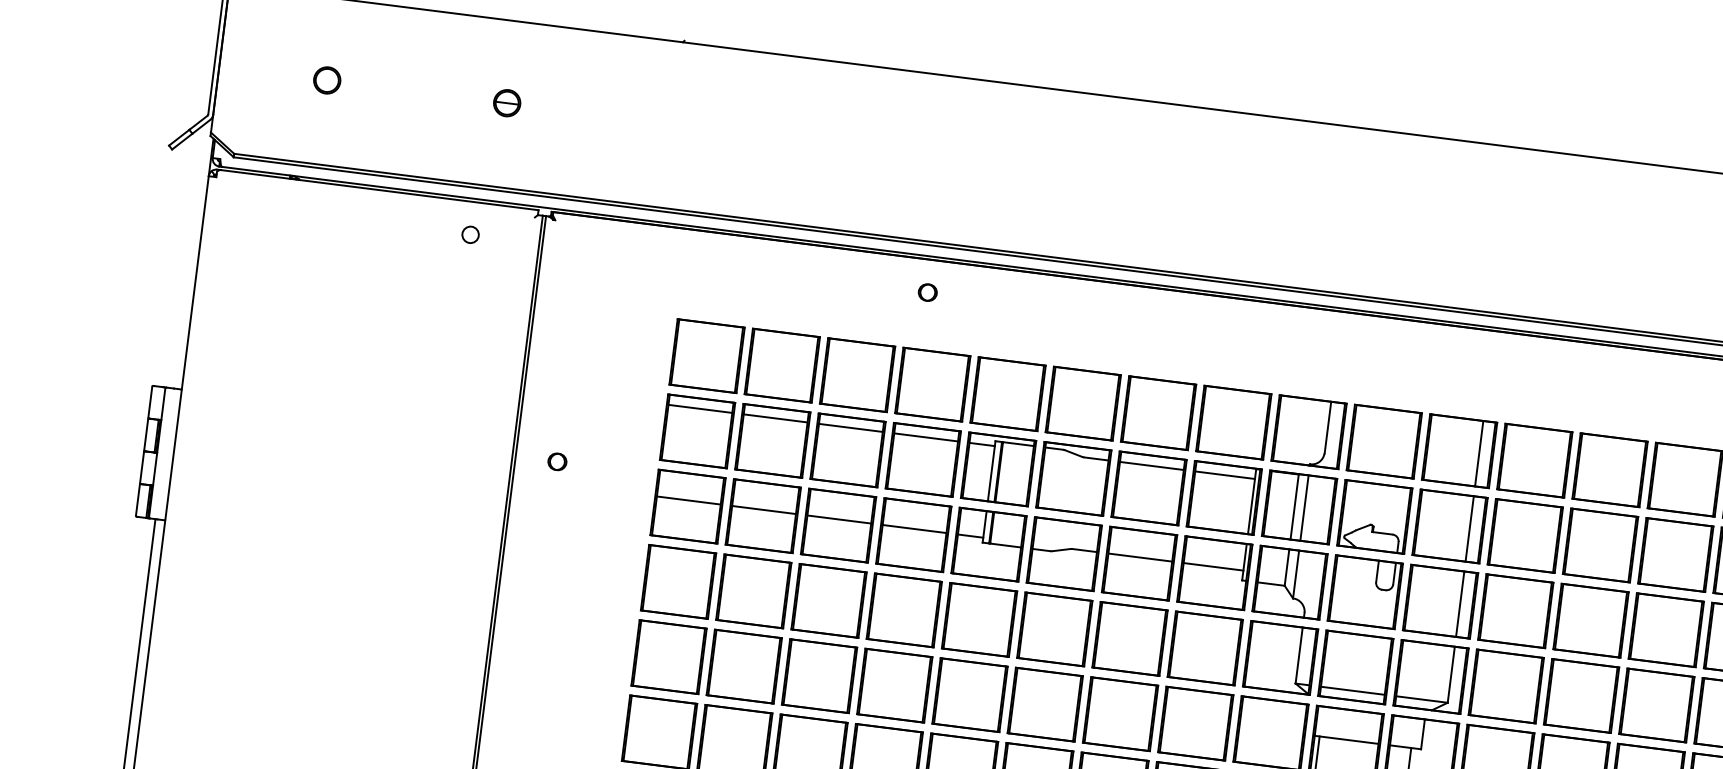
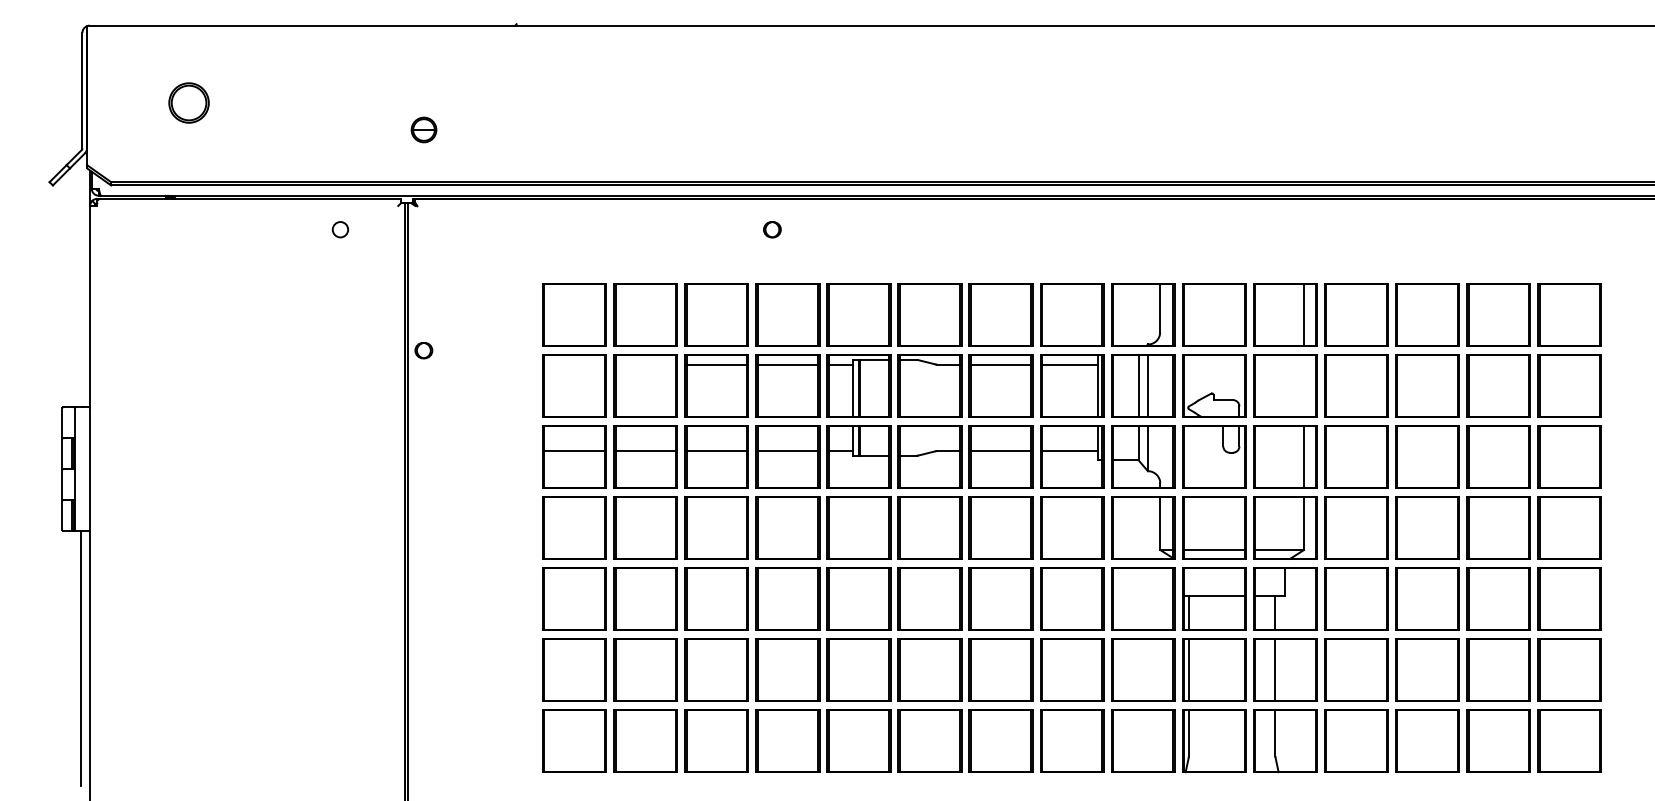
part: (326, 79) -> (188, 102), size x1.6
part: (506, 102) -> (423, 129), moved
line: (700, 408) -> (574, 364), removed
line: (775, 418) -> (645, 364), removed
part: (557, 461) -> (423, 350), moved
line: (1470, 528) -> (1304, 385), removed

